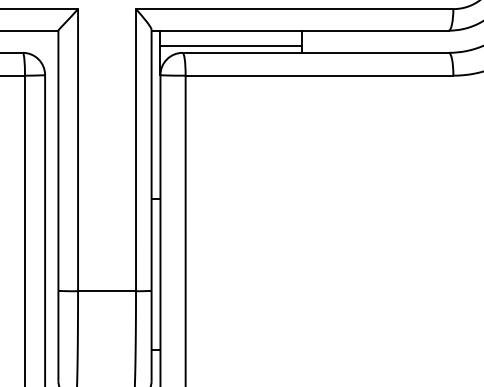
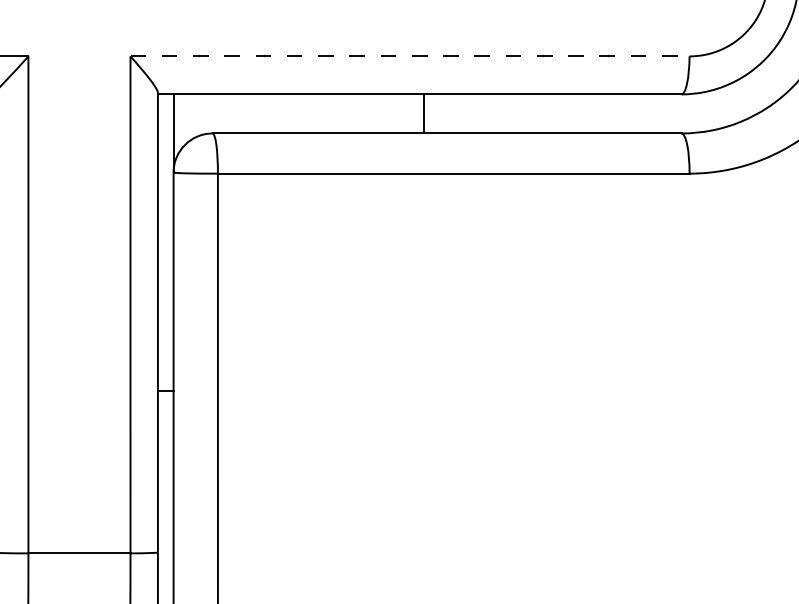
line: (294, 9) -> (409, 57), solid -> dashed
line: (231, 46) -> (298, 122), removed

